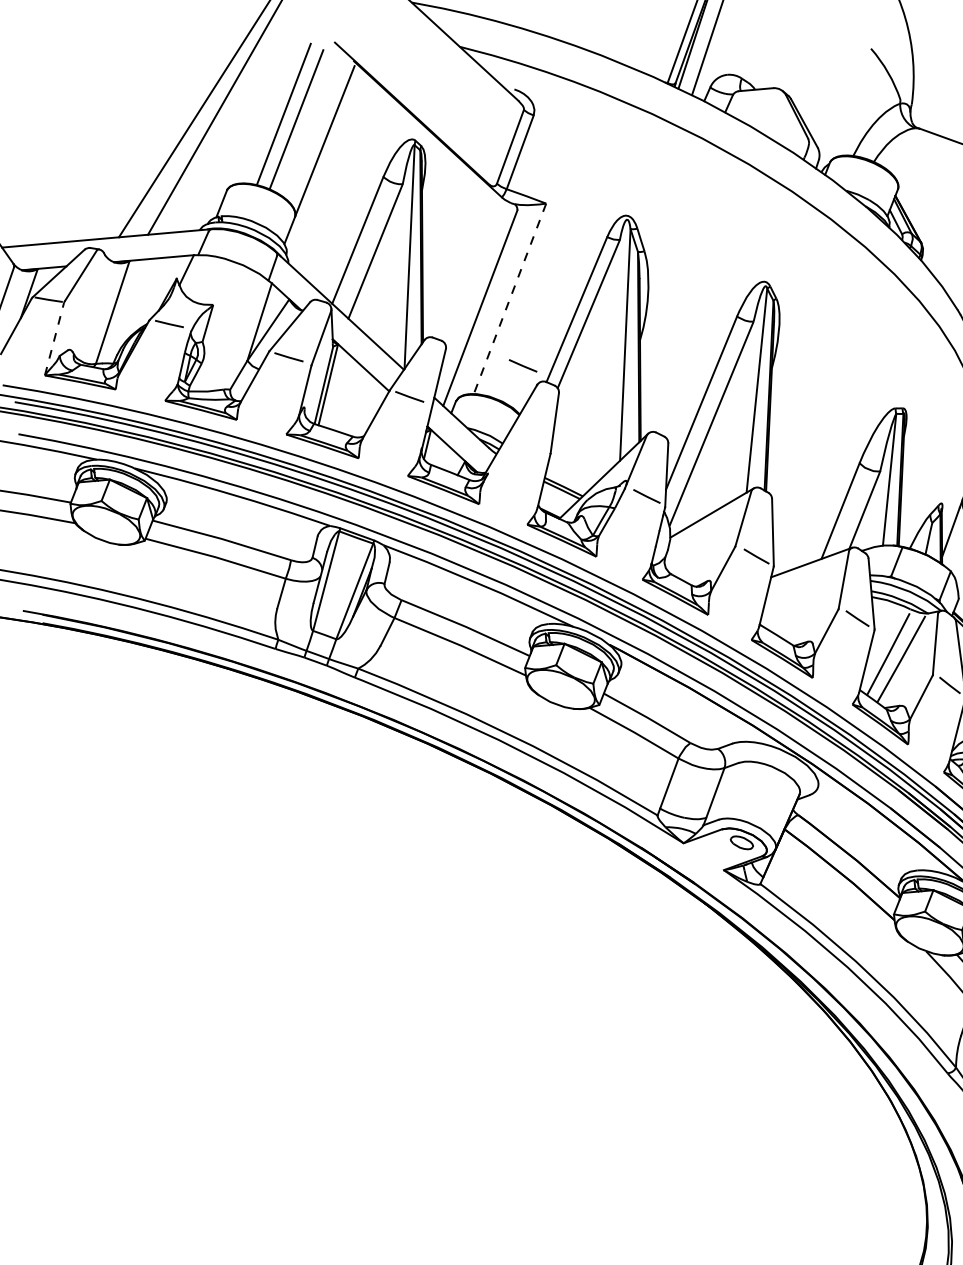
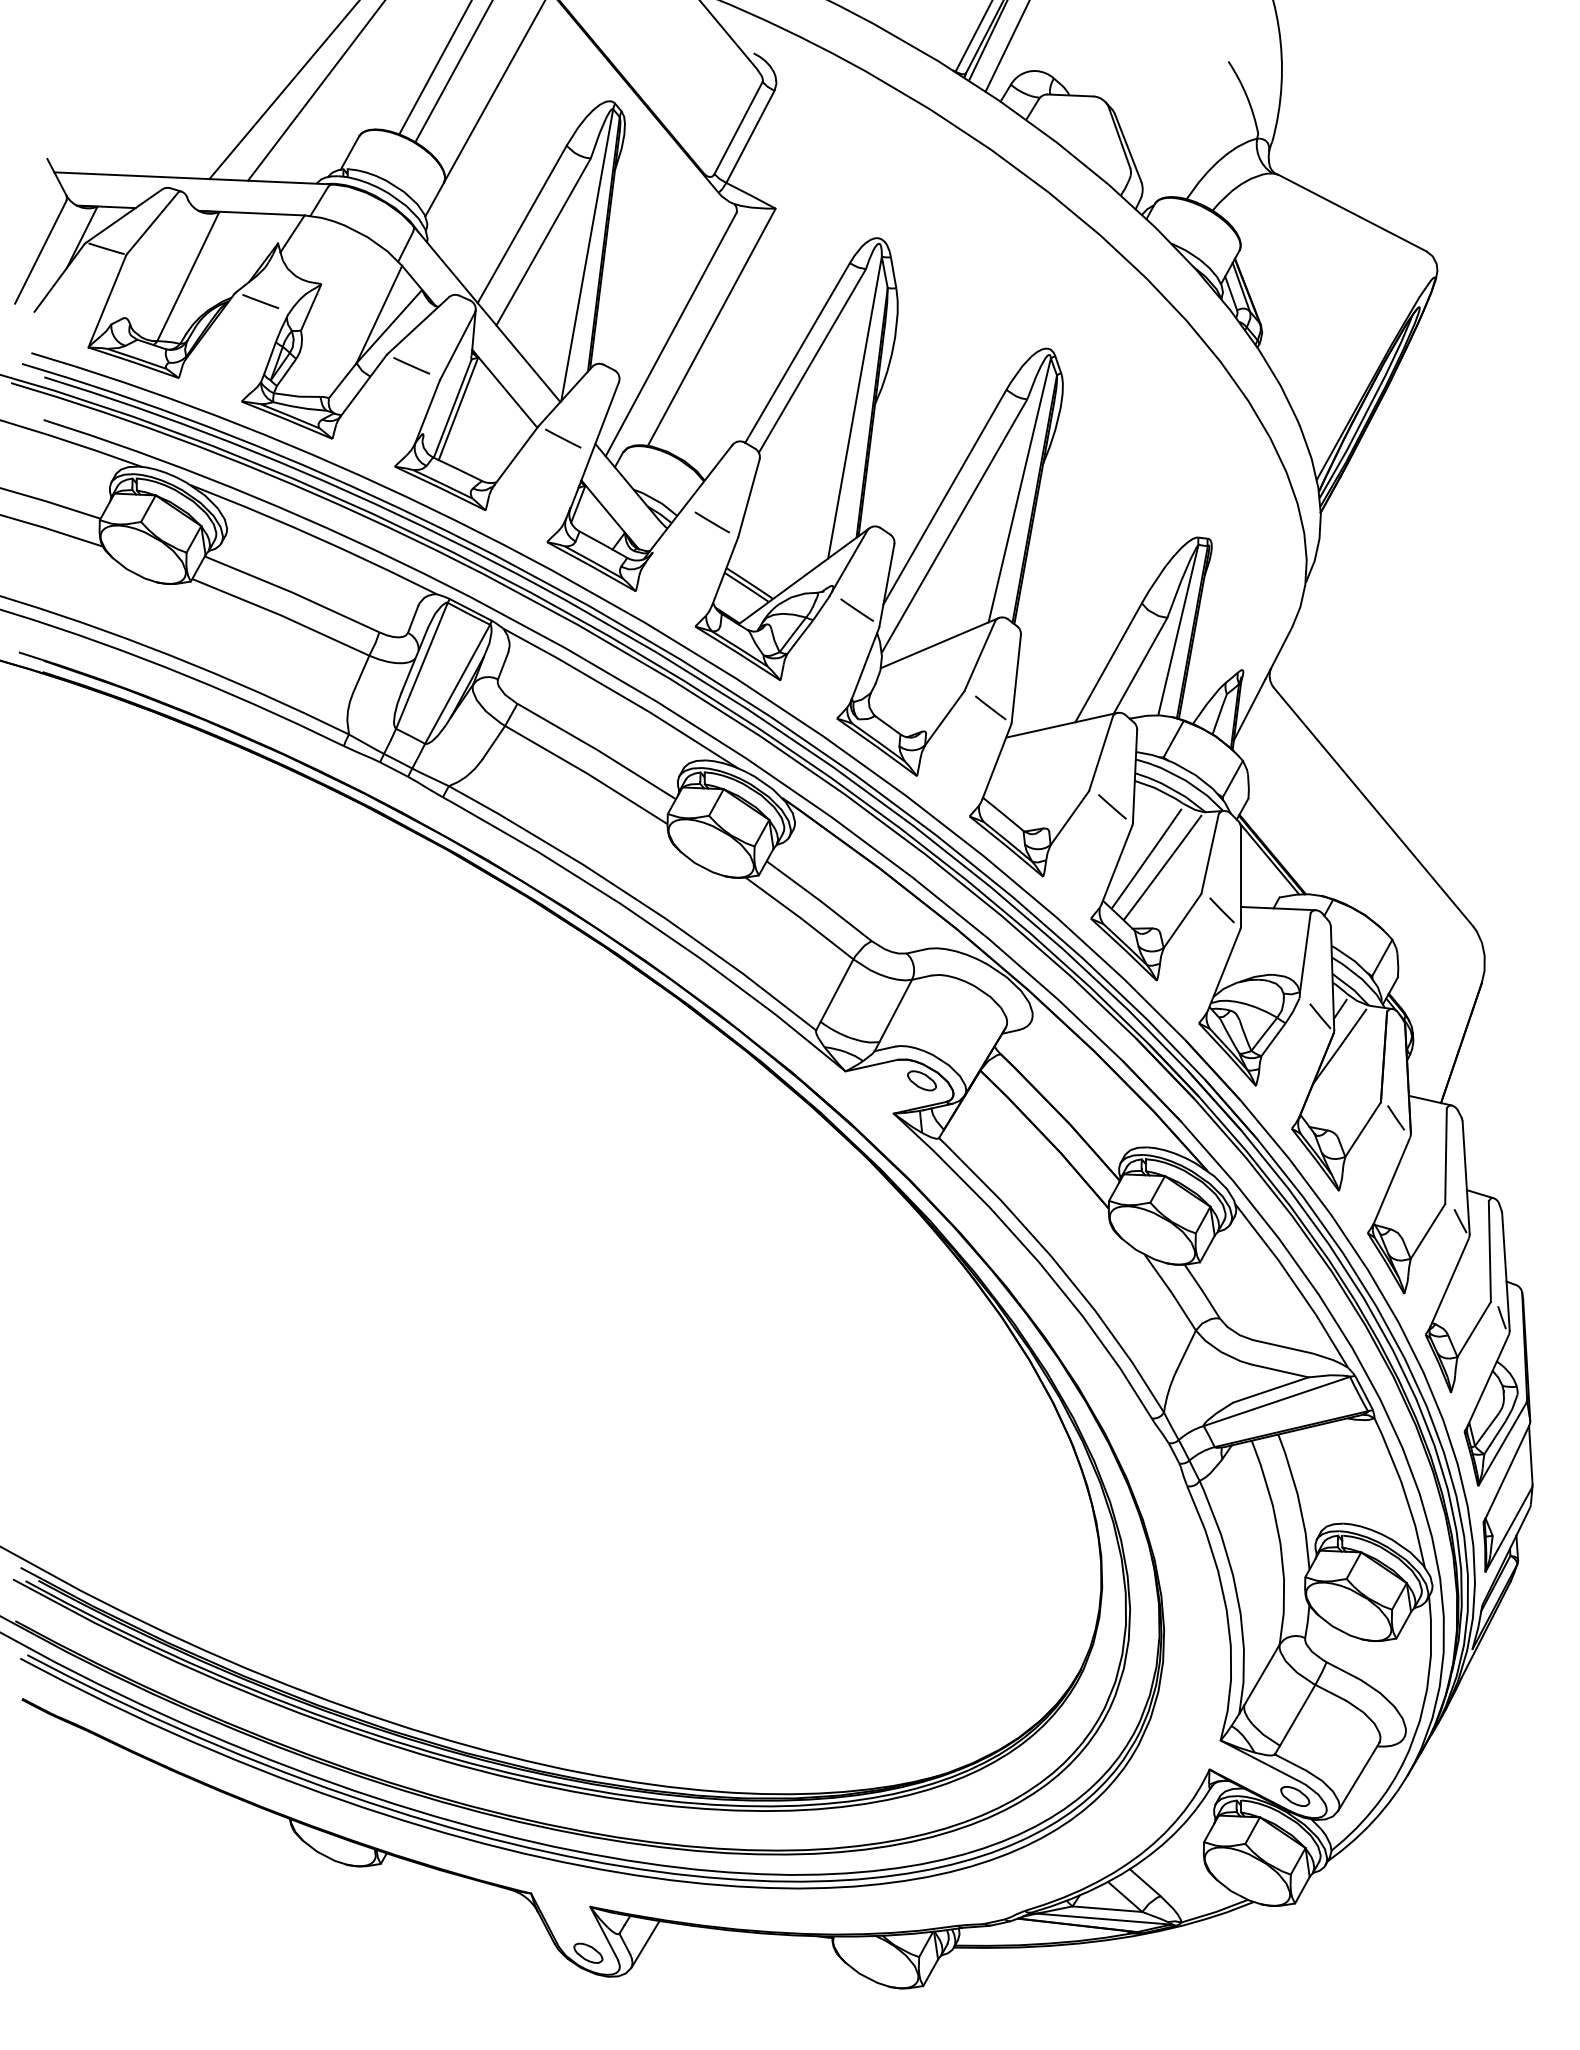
line: (509, 299) -> (711, 327), dashed -> solid
line: (54, 339) -> (107, 301), dashed -> solid
line: (522, 365) -> (711, 522), moved

